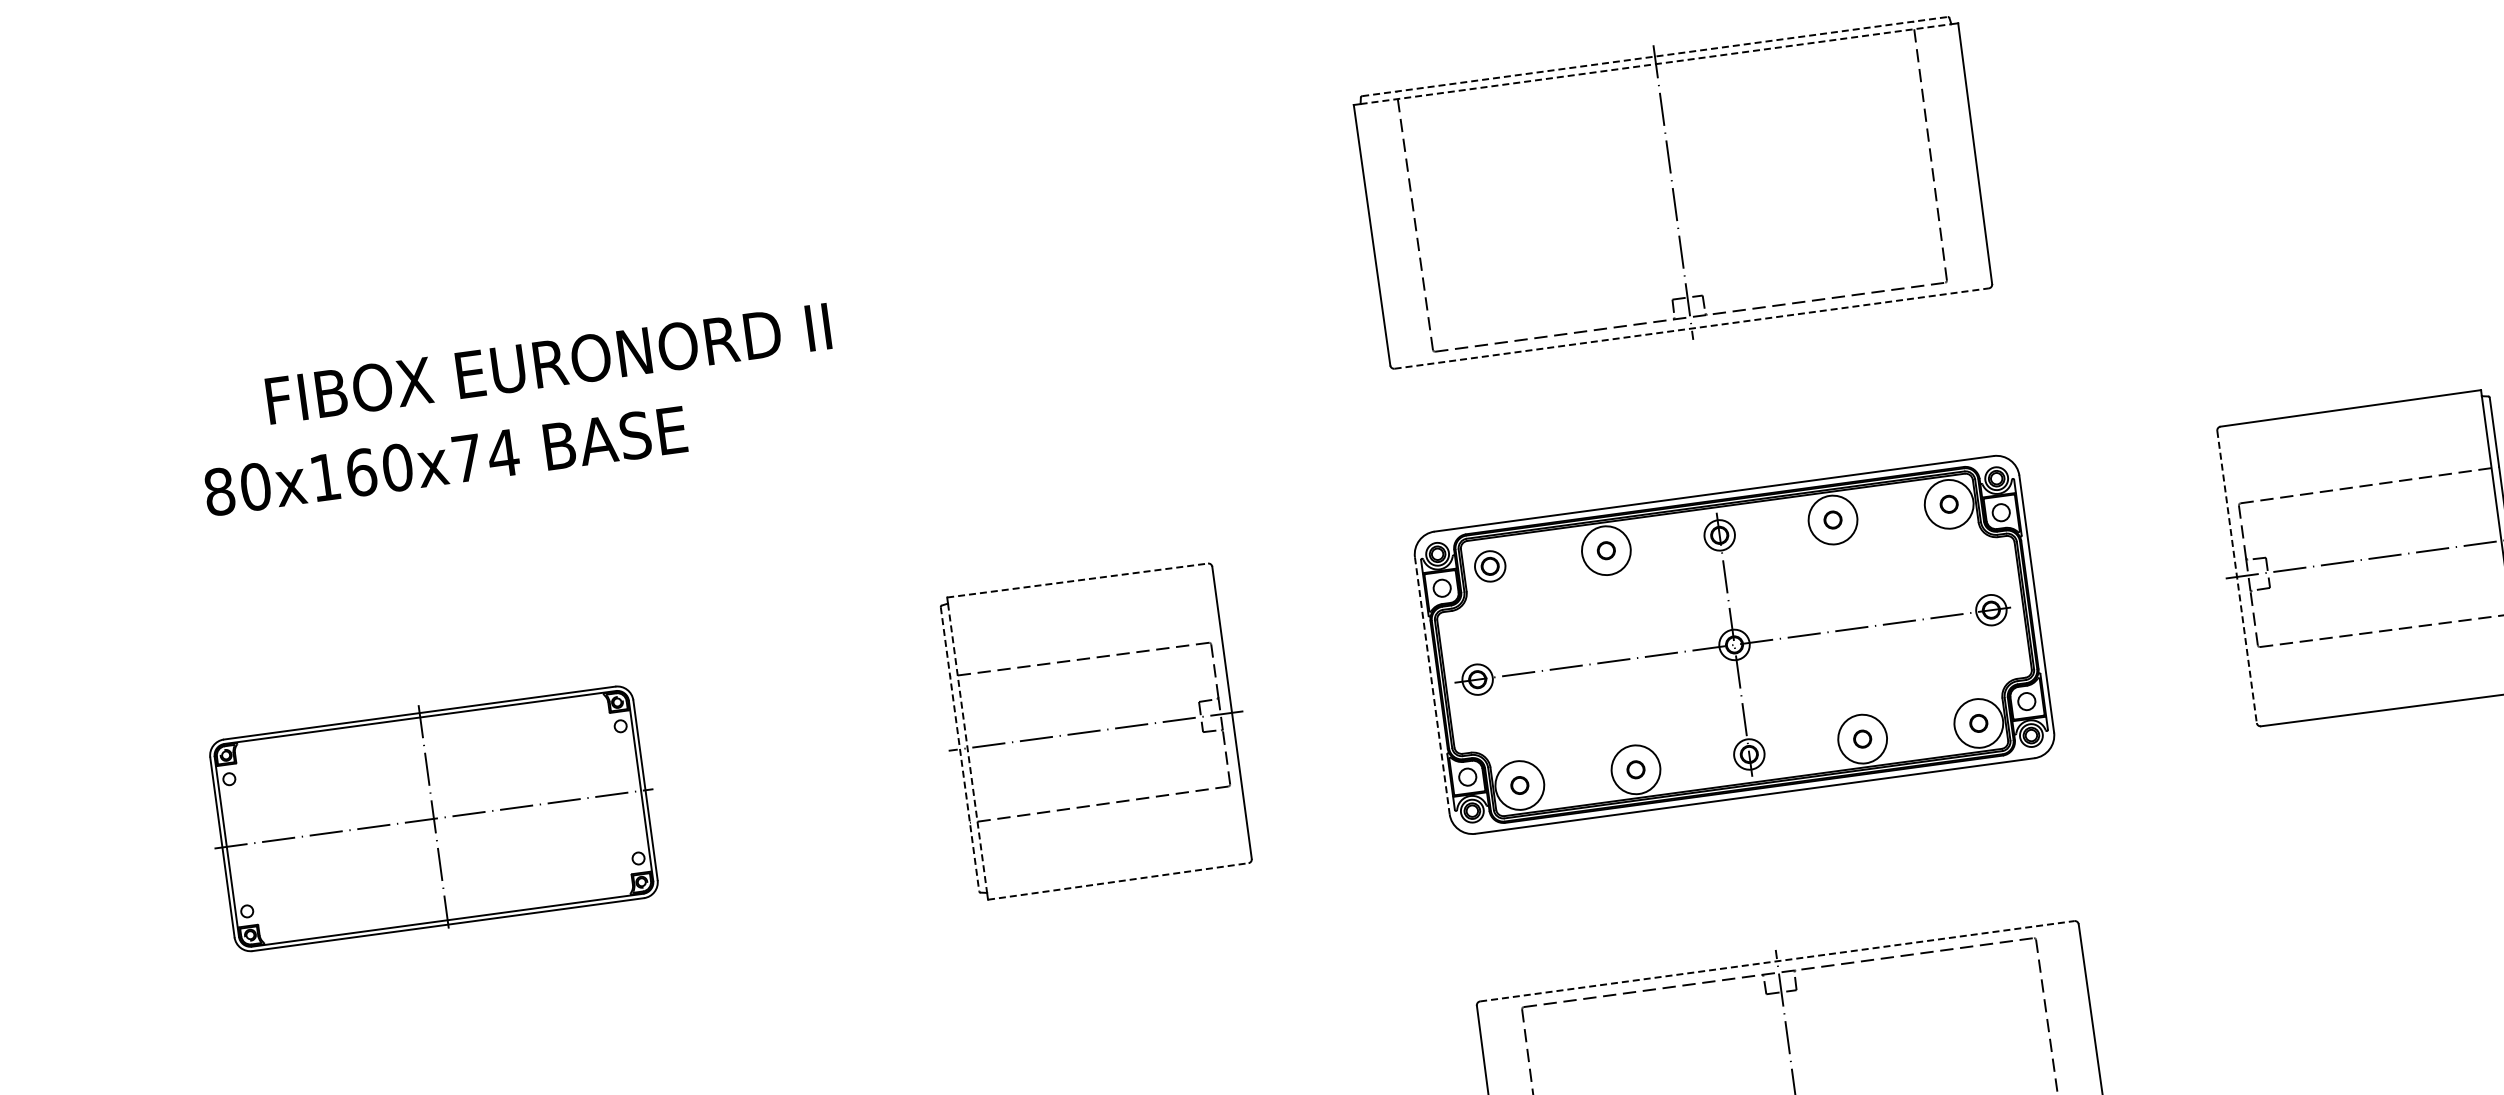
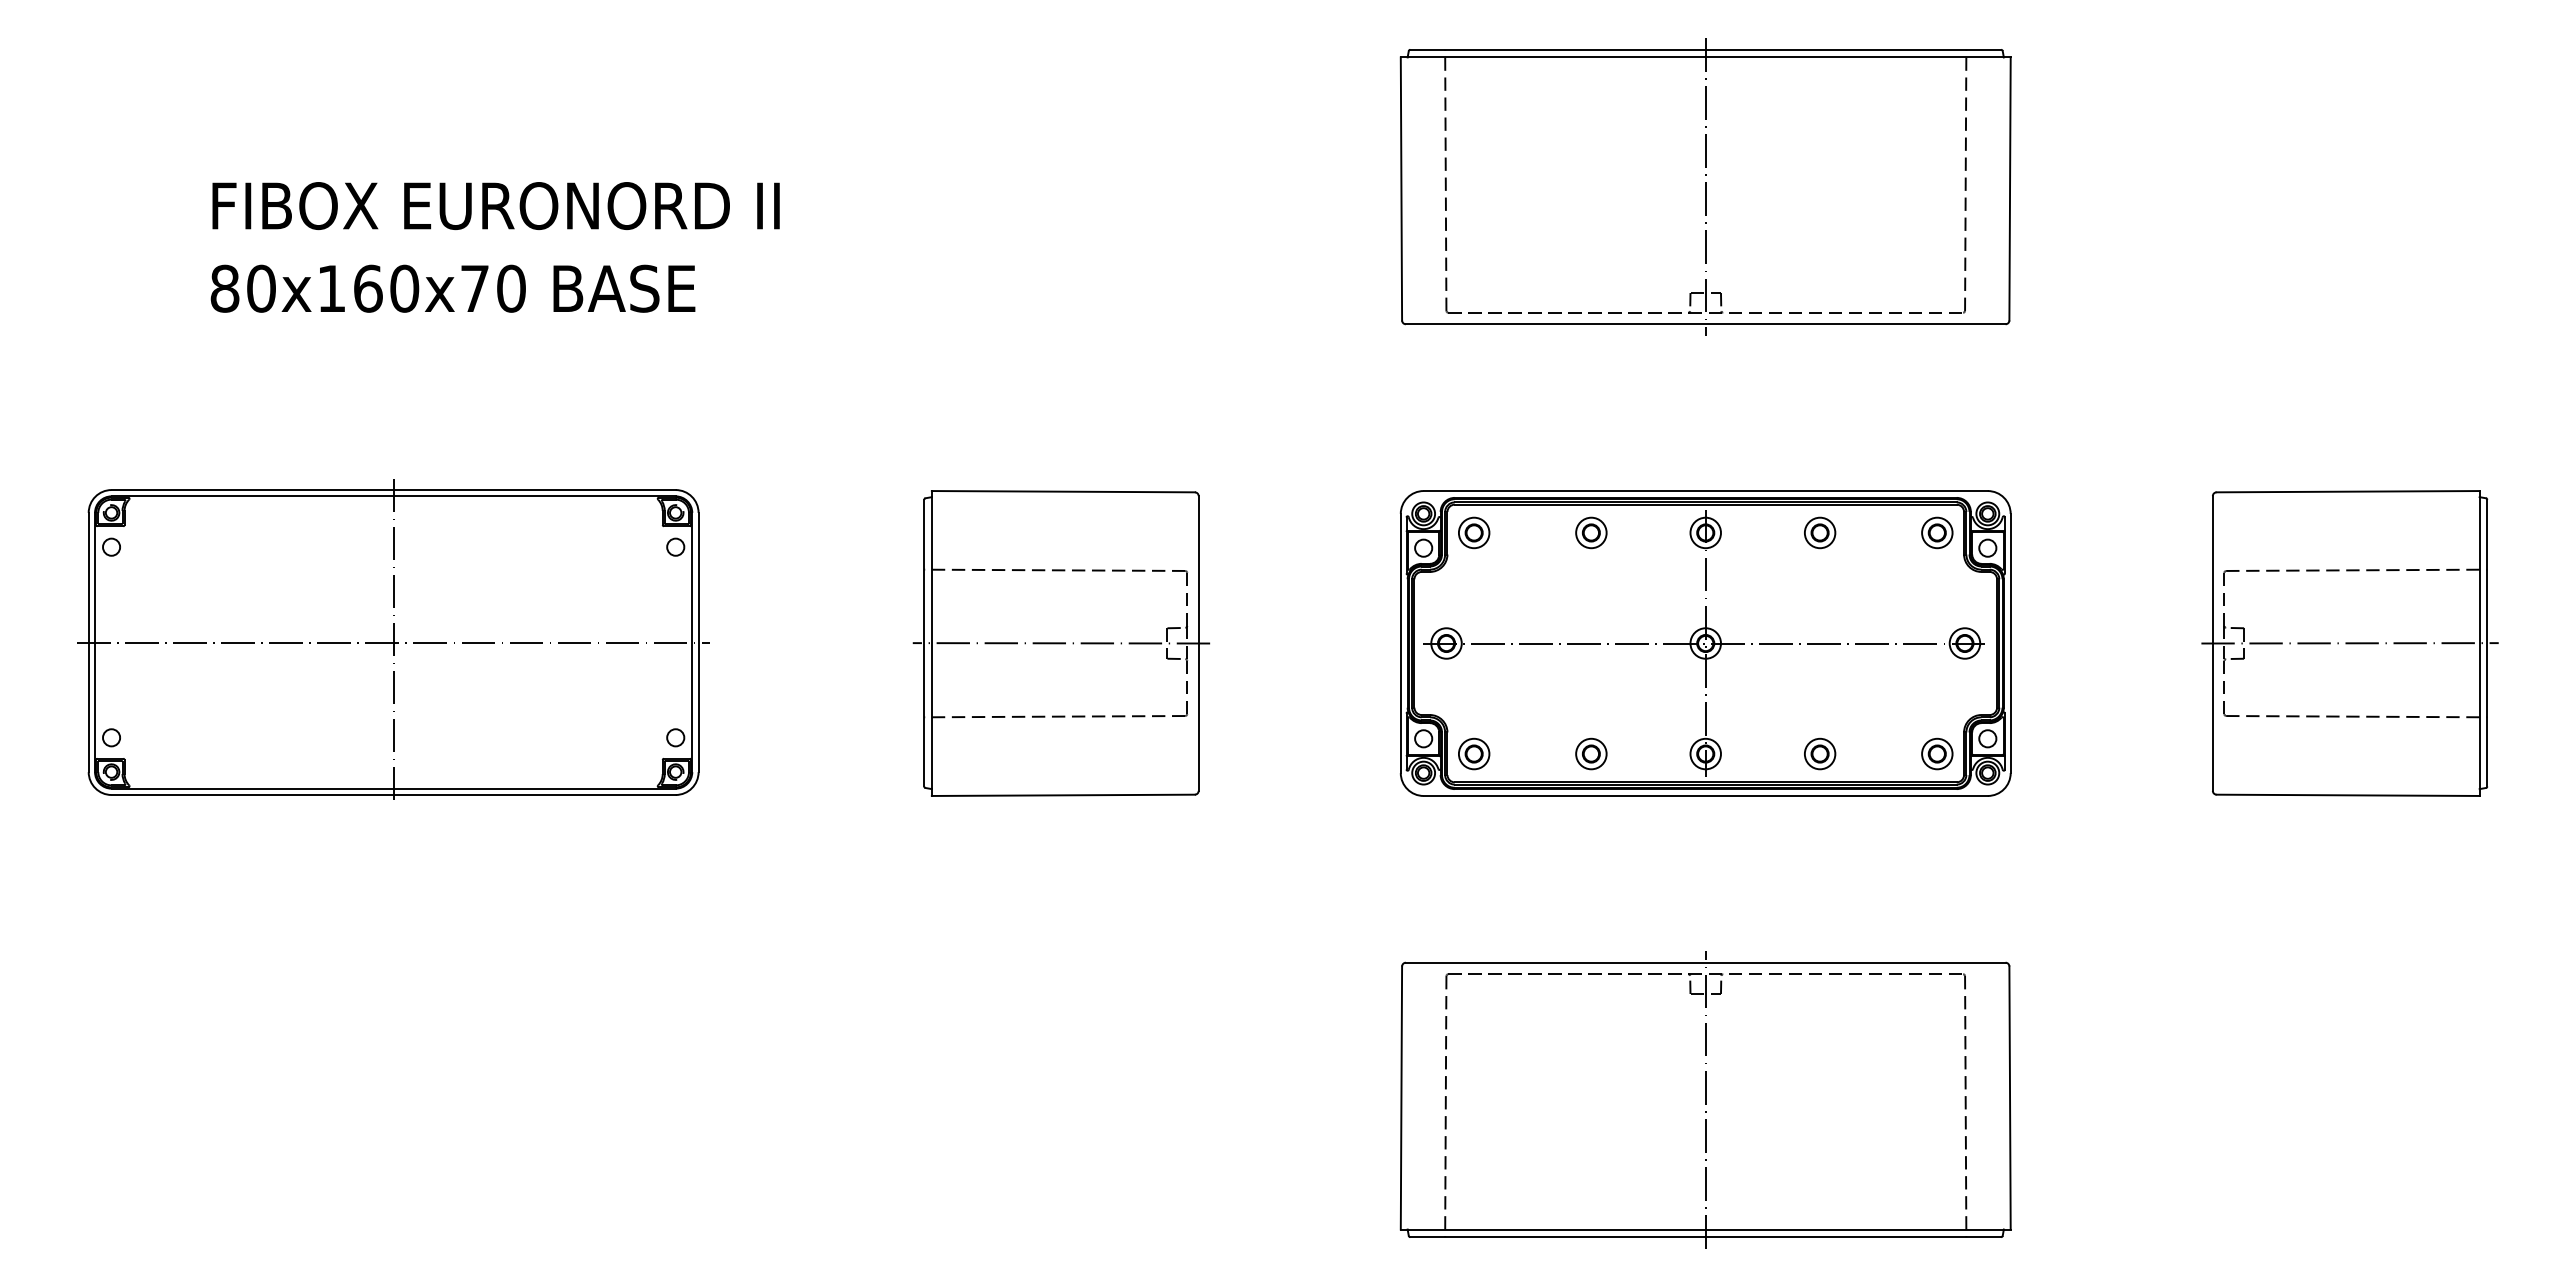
line: (1655, 56) -> (1706, 49), dashed -> solid
line: (1656, 64) -> (1706, 57), dashed -> solid
line: (1691, 328) -> (1705, 324), dashed -> solid
text: (547, 364) -> (495, 206), moved
text: (503, 453) -> (511, 288), 80x160x74 -> 80x160x70
circle: (1949, 503) -> (1937, 532), size x0.62
circle: (1832, 519) -> (1819, 532), size x0.62
circle: (1606, 550) -> (1591, 532), size x0.62
line: (2236, 578) -> (2212, 644), dashed -> solid
line: (1077, 580) -> (1063, 491), dashed -> solid
line: (1432, 685) -> (1400, 643), dashed -> solid
circle: (1978, 722) -> (1937, 753), size x0.62
circle: (1861, 738) -> (1819, 753), size x0.62
line: (967, 748) -> (931, 643), dashed -> solid
line: (960, 749) -> (924, 643), dashed -> solid
circle: (1636, 769) -> (1591, 753), size x0.62
circle: (1519, 785) -> (1473, 753), size x0.62
part: (433, 816) -> (393, 639), size x1.43
line: (1118, 881) -> (1063, 795), dashed -> solid
line: (1777, 961) -> (1705, 962), dashed -> solid

